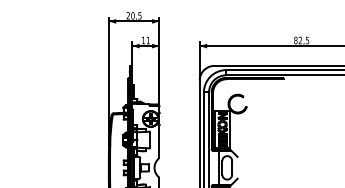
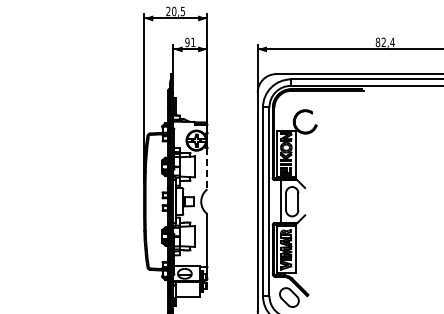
text: (143, 40) -> (187, 42), 11 -> 91
text: (307, 40) -> (392, 42), 82,5 -> 82,4
line: (159, 141) -> (207, 168), solid -> dashed

